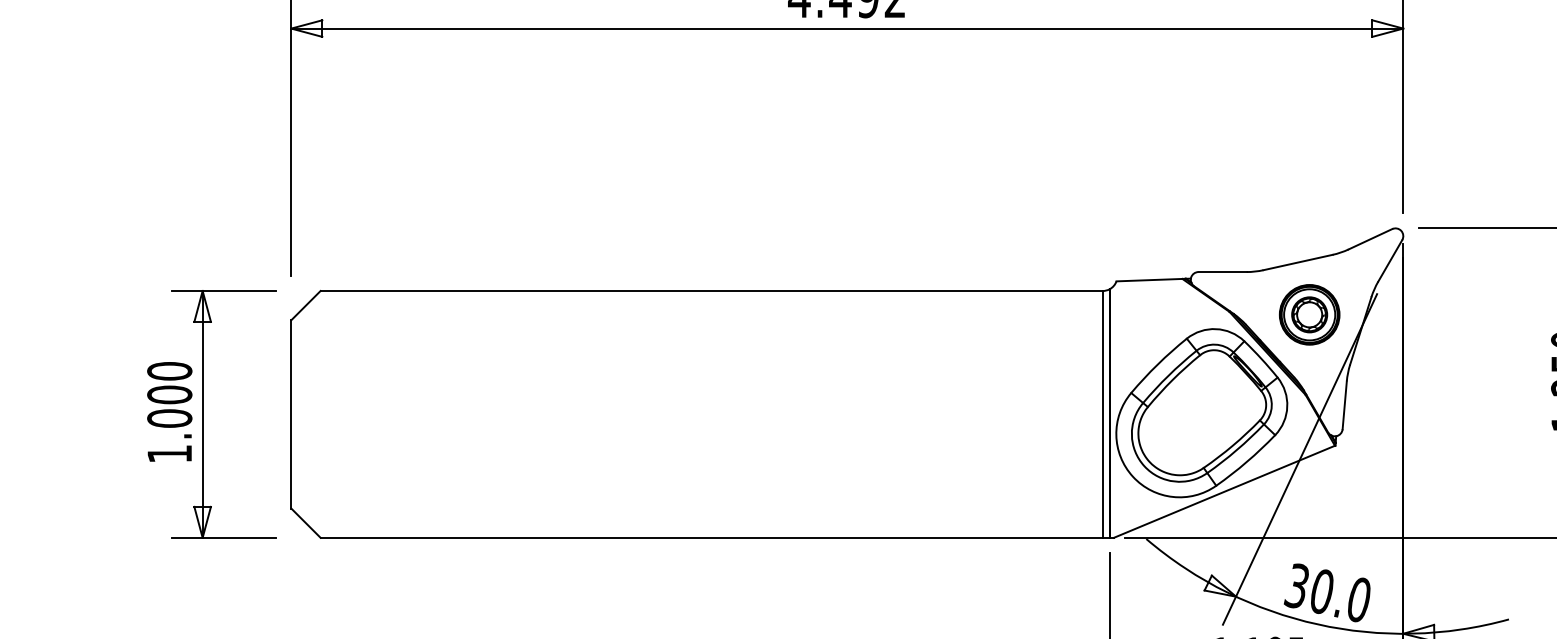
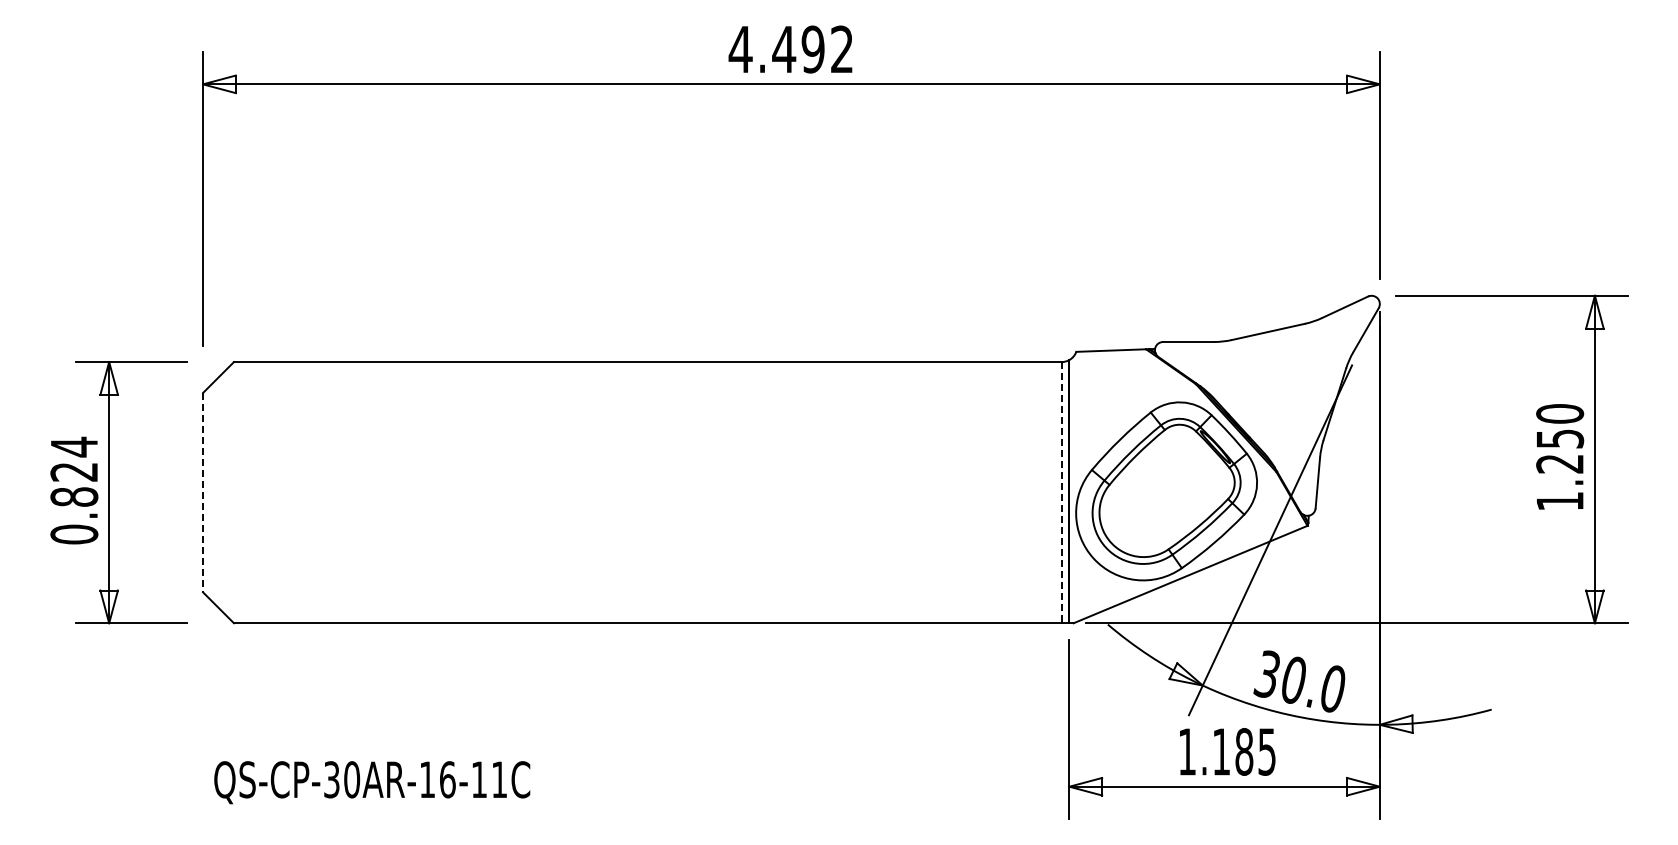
part: (1309, 314) -> (1280, 386), removed
text: (169, 412) -> (74, 490), 1.000 -> 0.824
line: (291, 414) -> (203, 492), solid -> dashed
line: (1102, 414) -> (1061, 492), solid -> dashed

